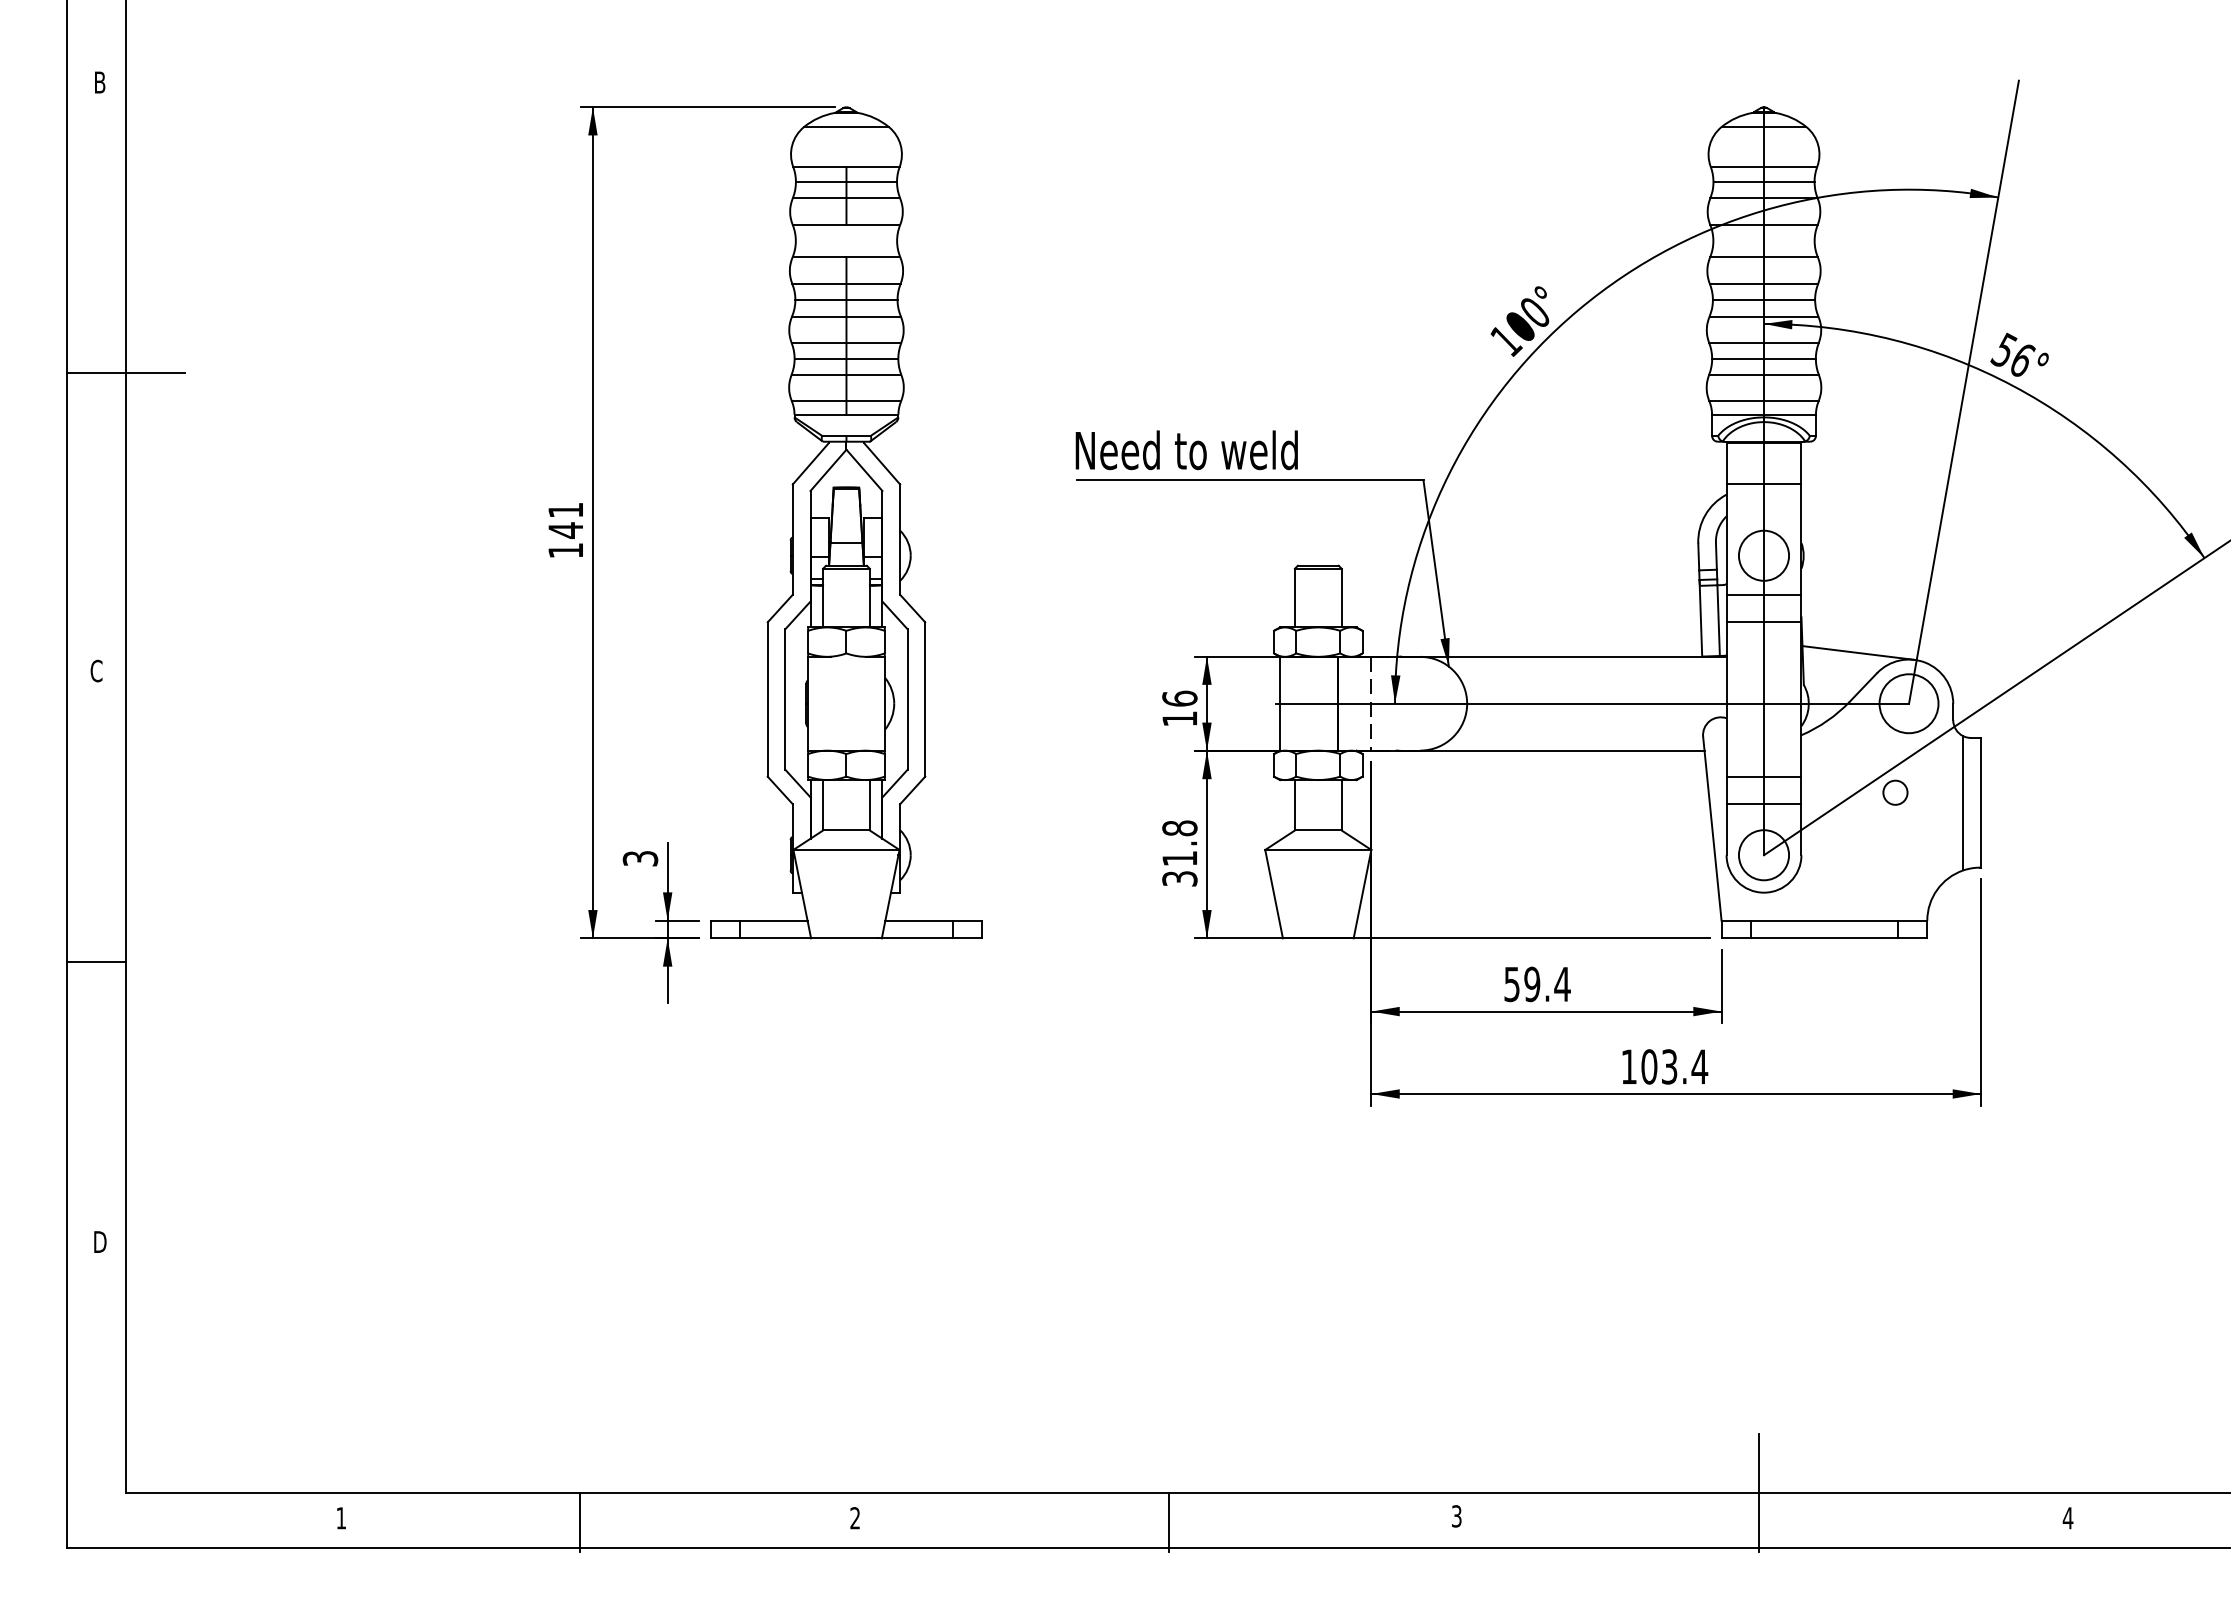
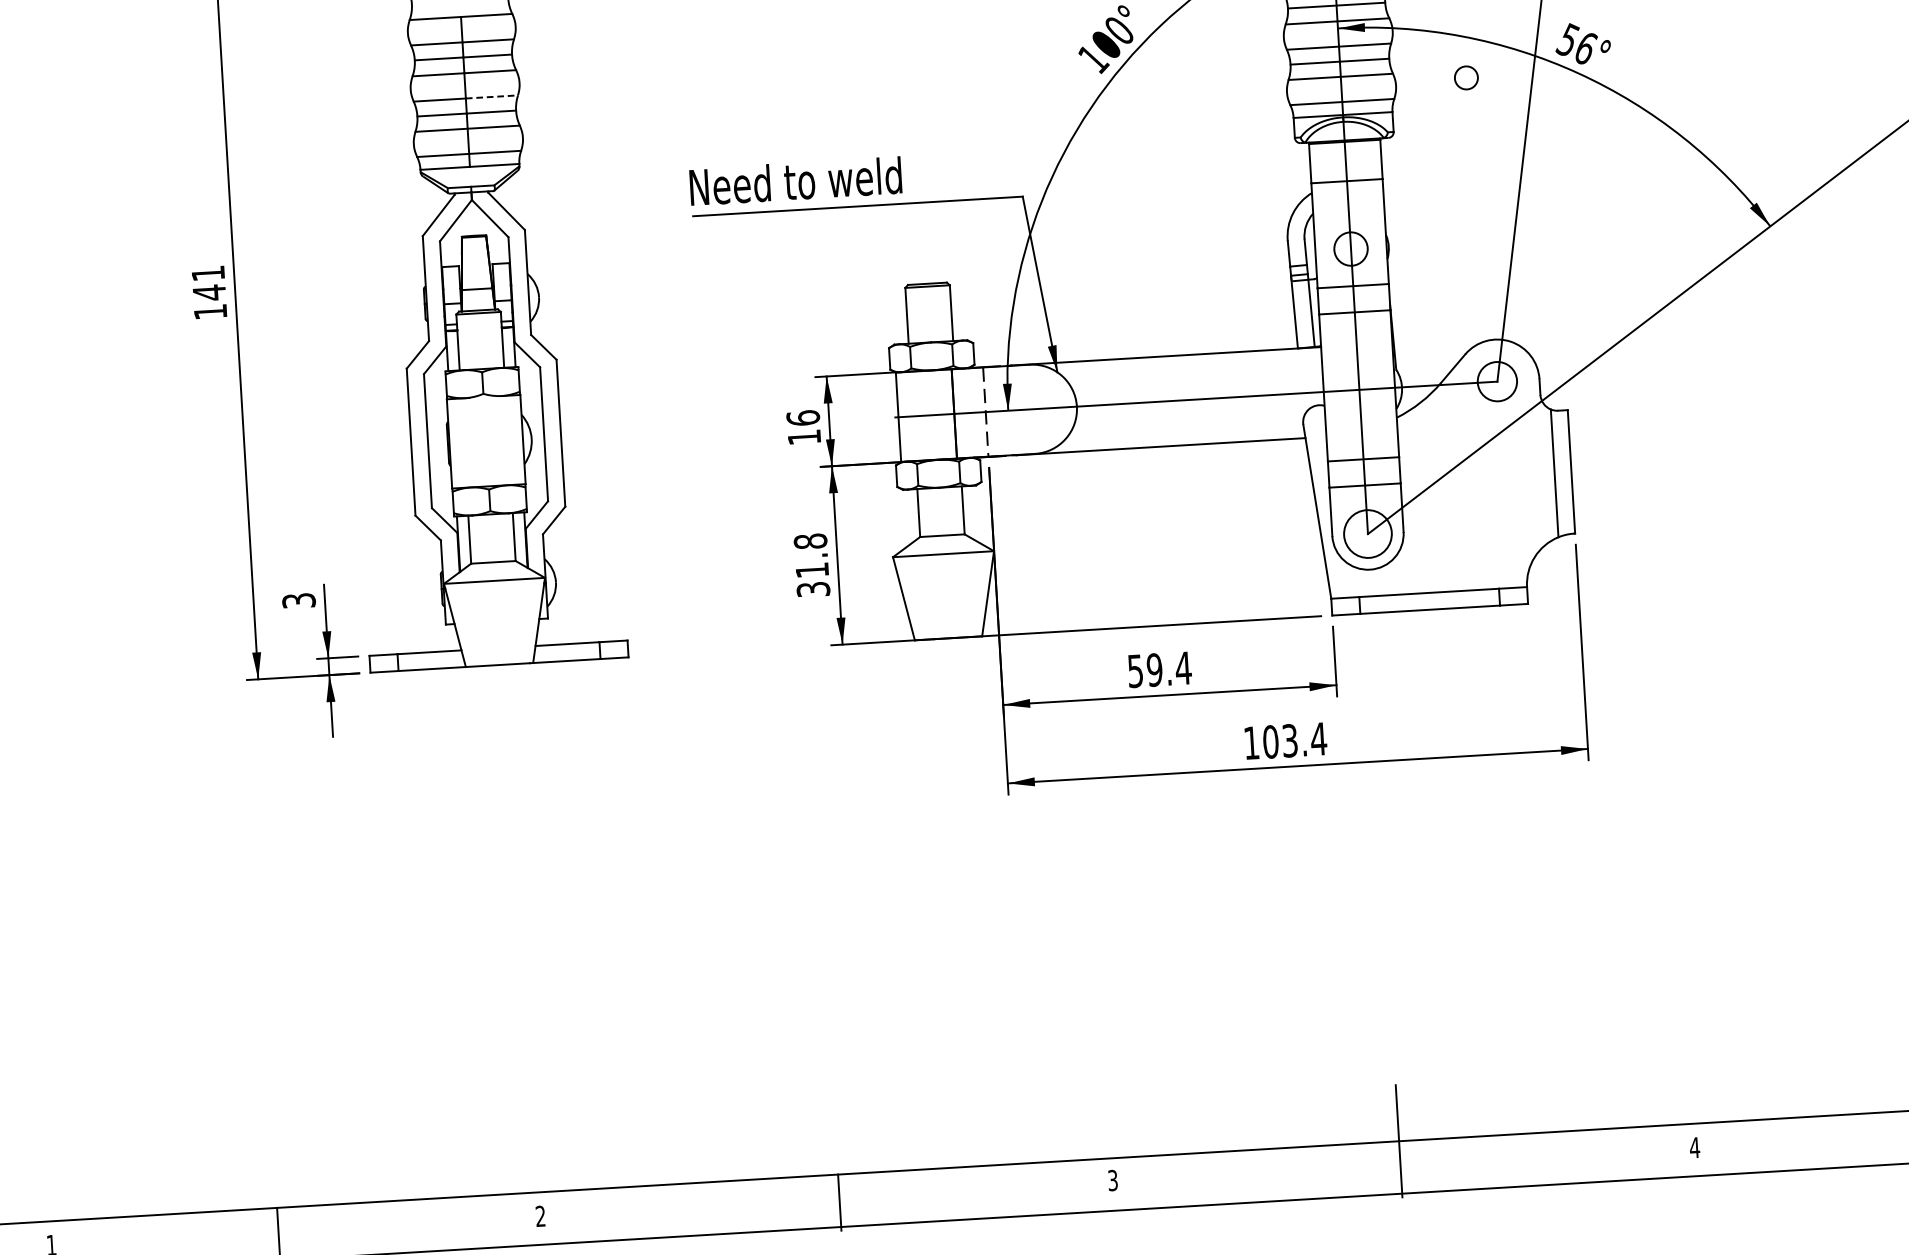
line: (874, 343) -> (492, 97), solid -> dashed
circle: (1763, 555) -> (1350, 248), size x0.7
line: (1858, 652) -> (1446, 335), removed
circle: (1908, 703) -> (1496, 381), size x0.7
circle: (1895, 792) -> (1466, 77), moved

